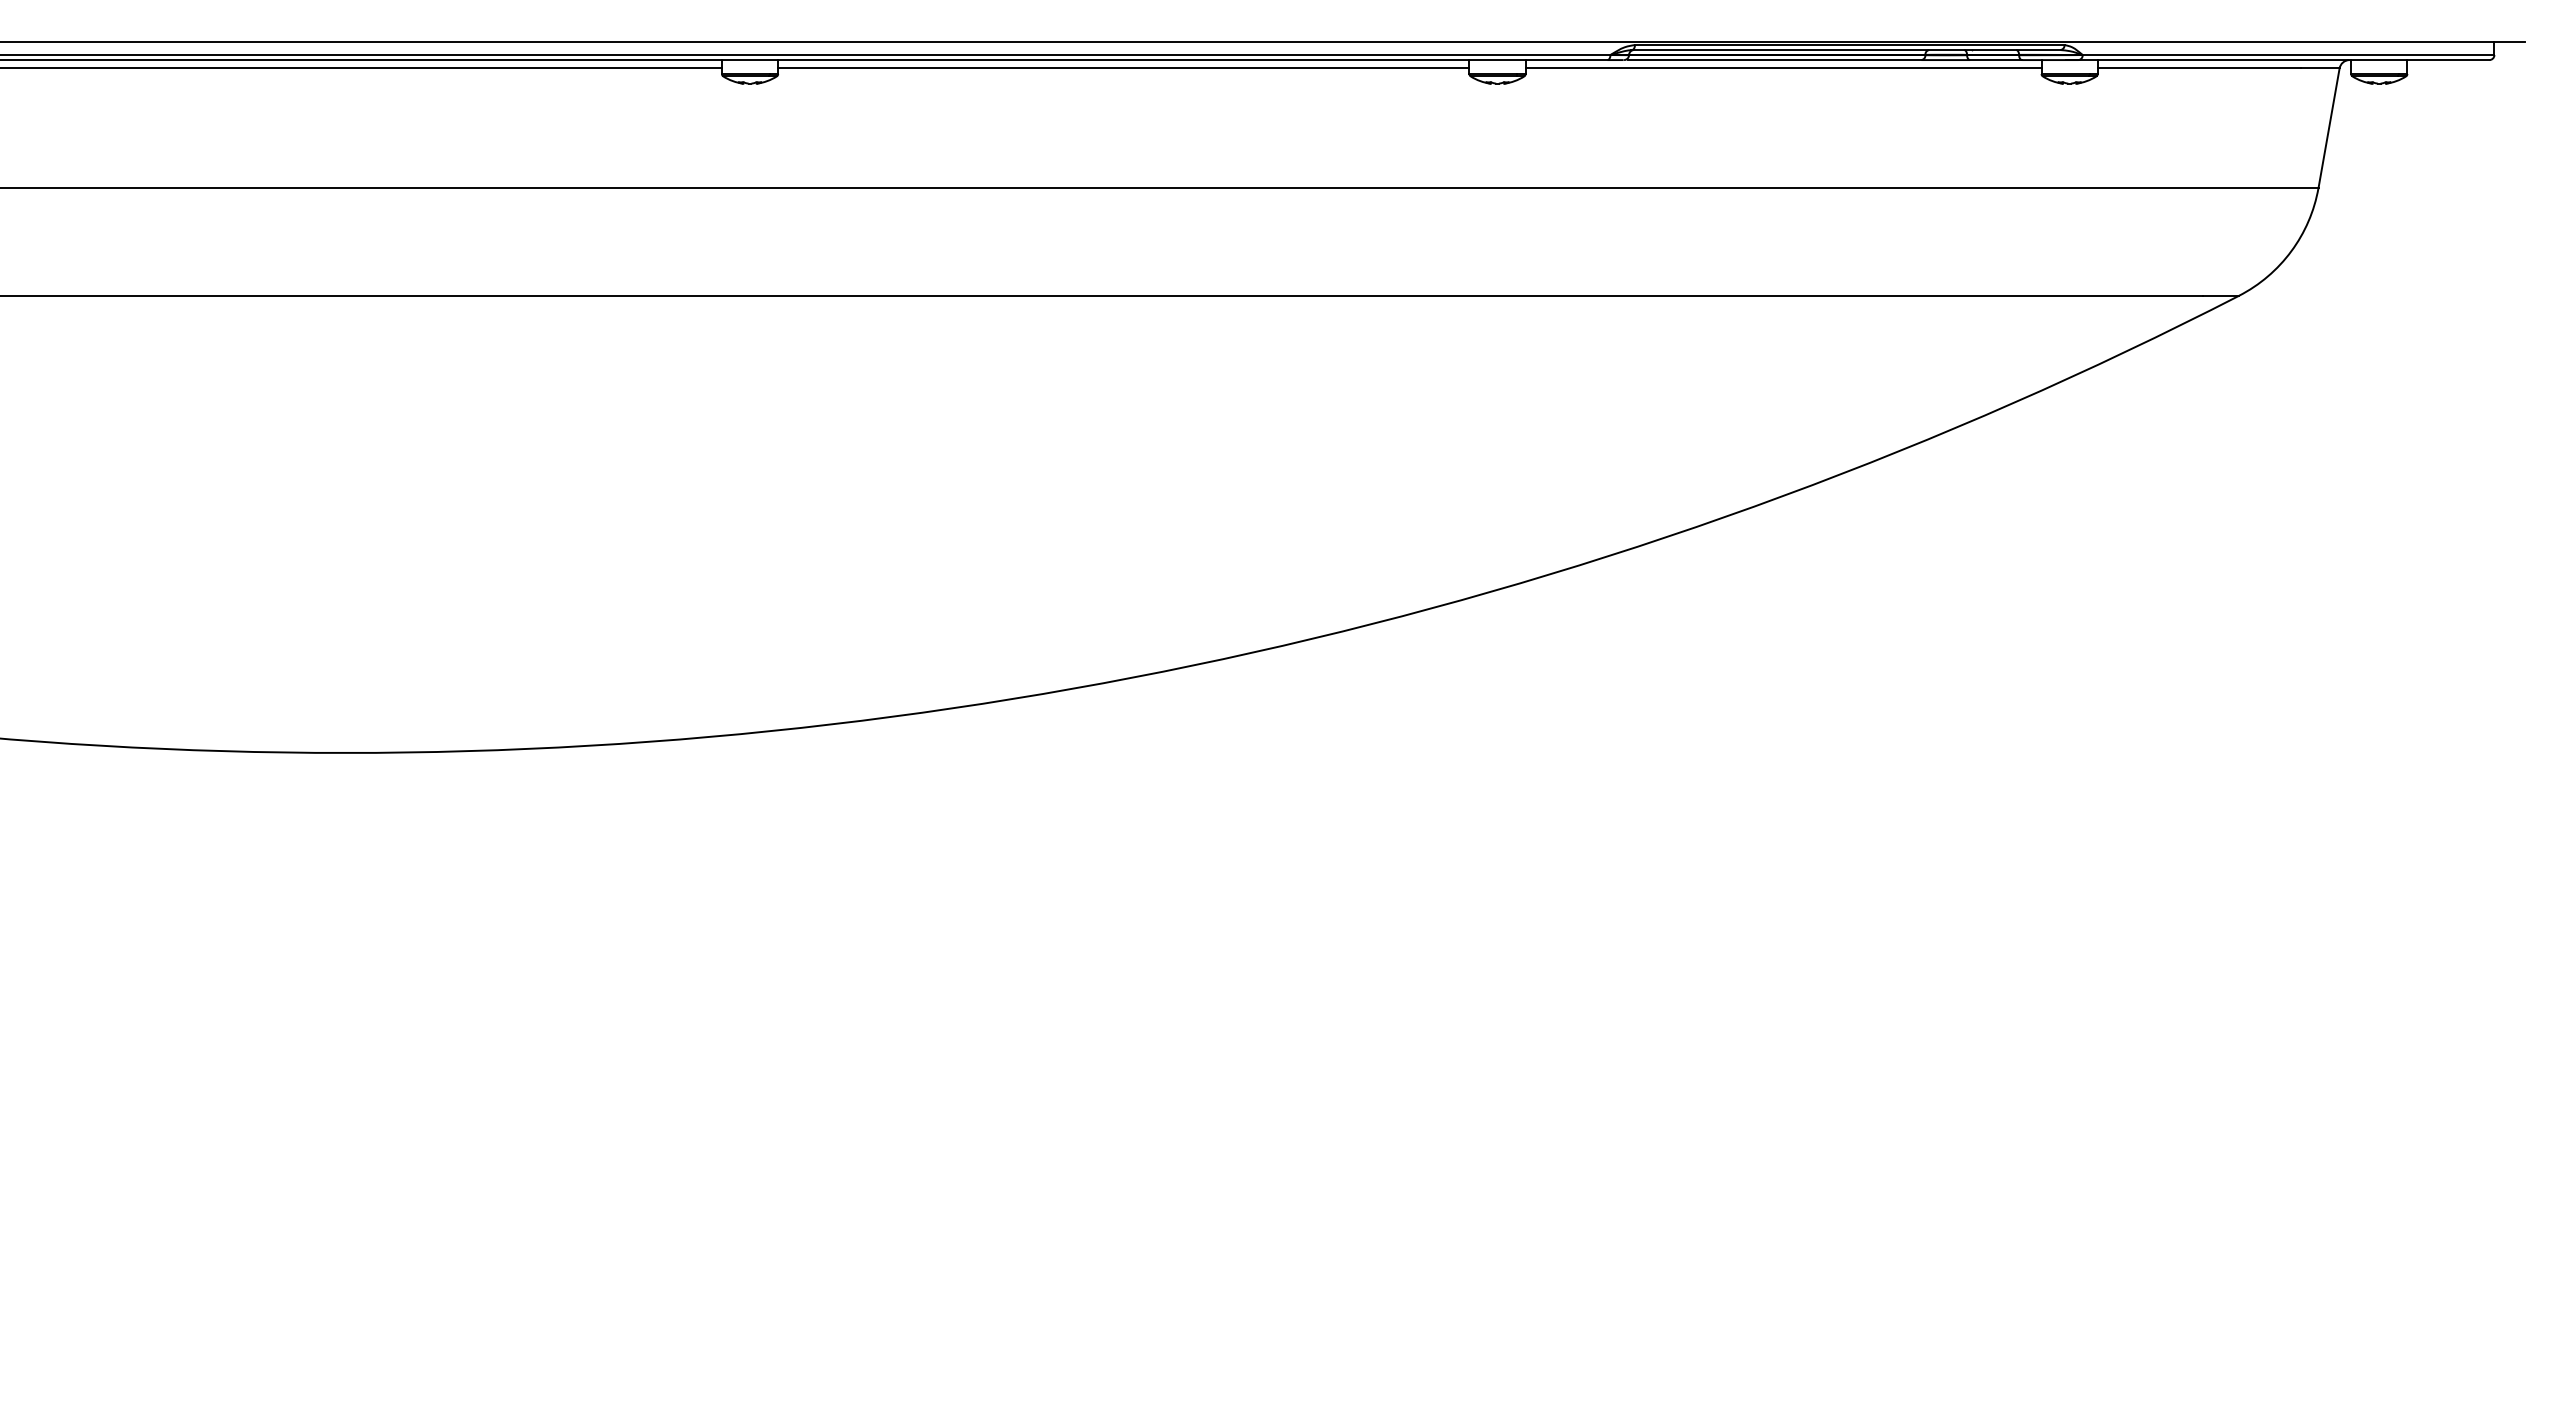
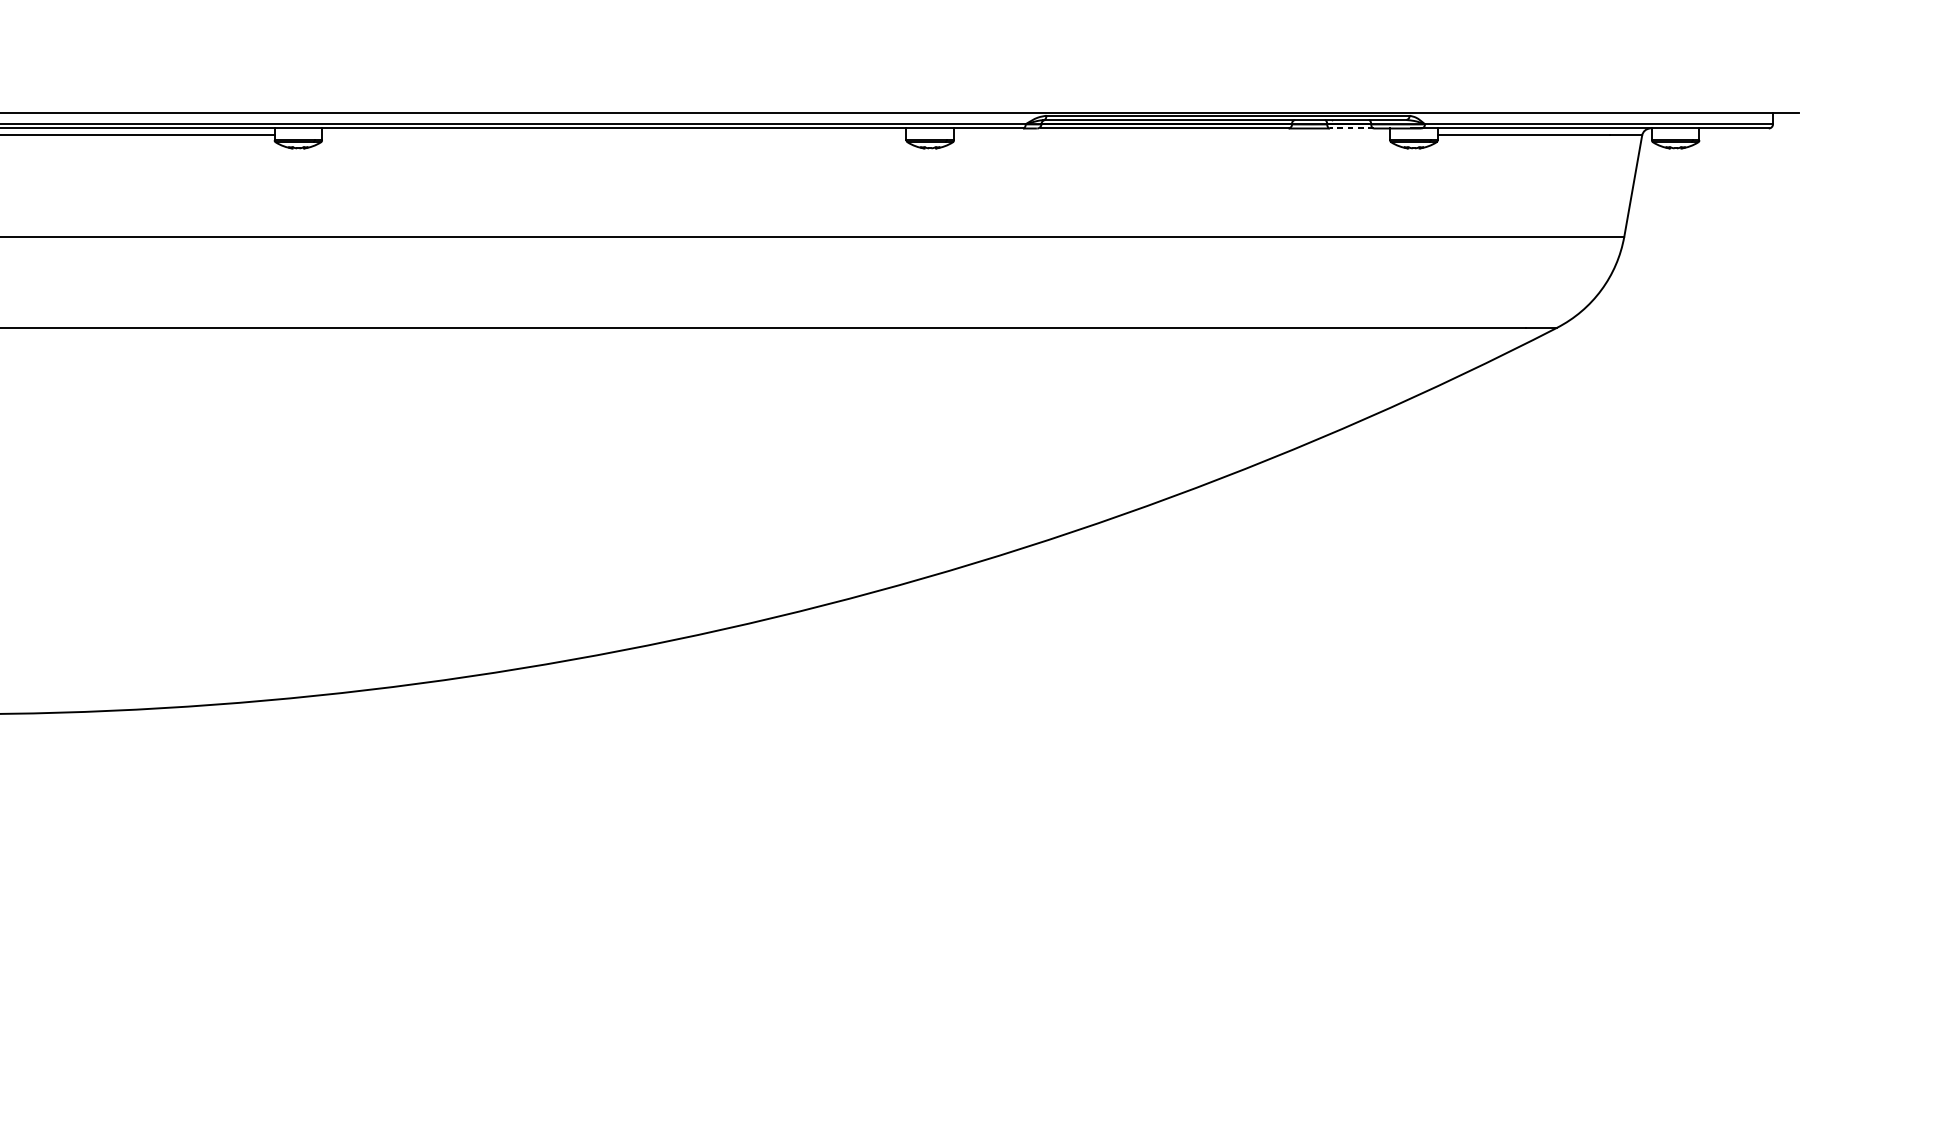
line: (1995, 60) -> (1351, 128), solid -> dashed
line: (1123, 68) -> (614, 135), removed
line: (1783, 68) -> (1172, 135), removed

